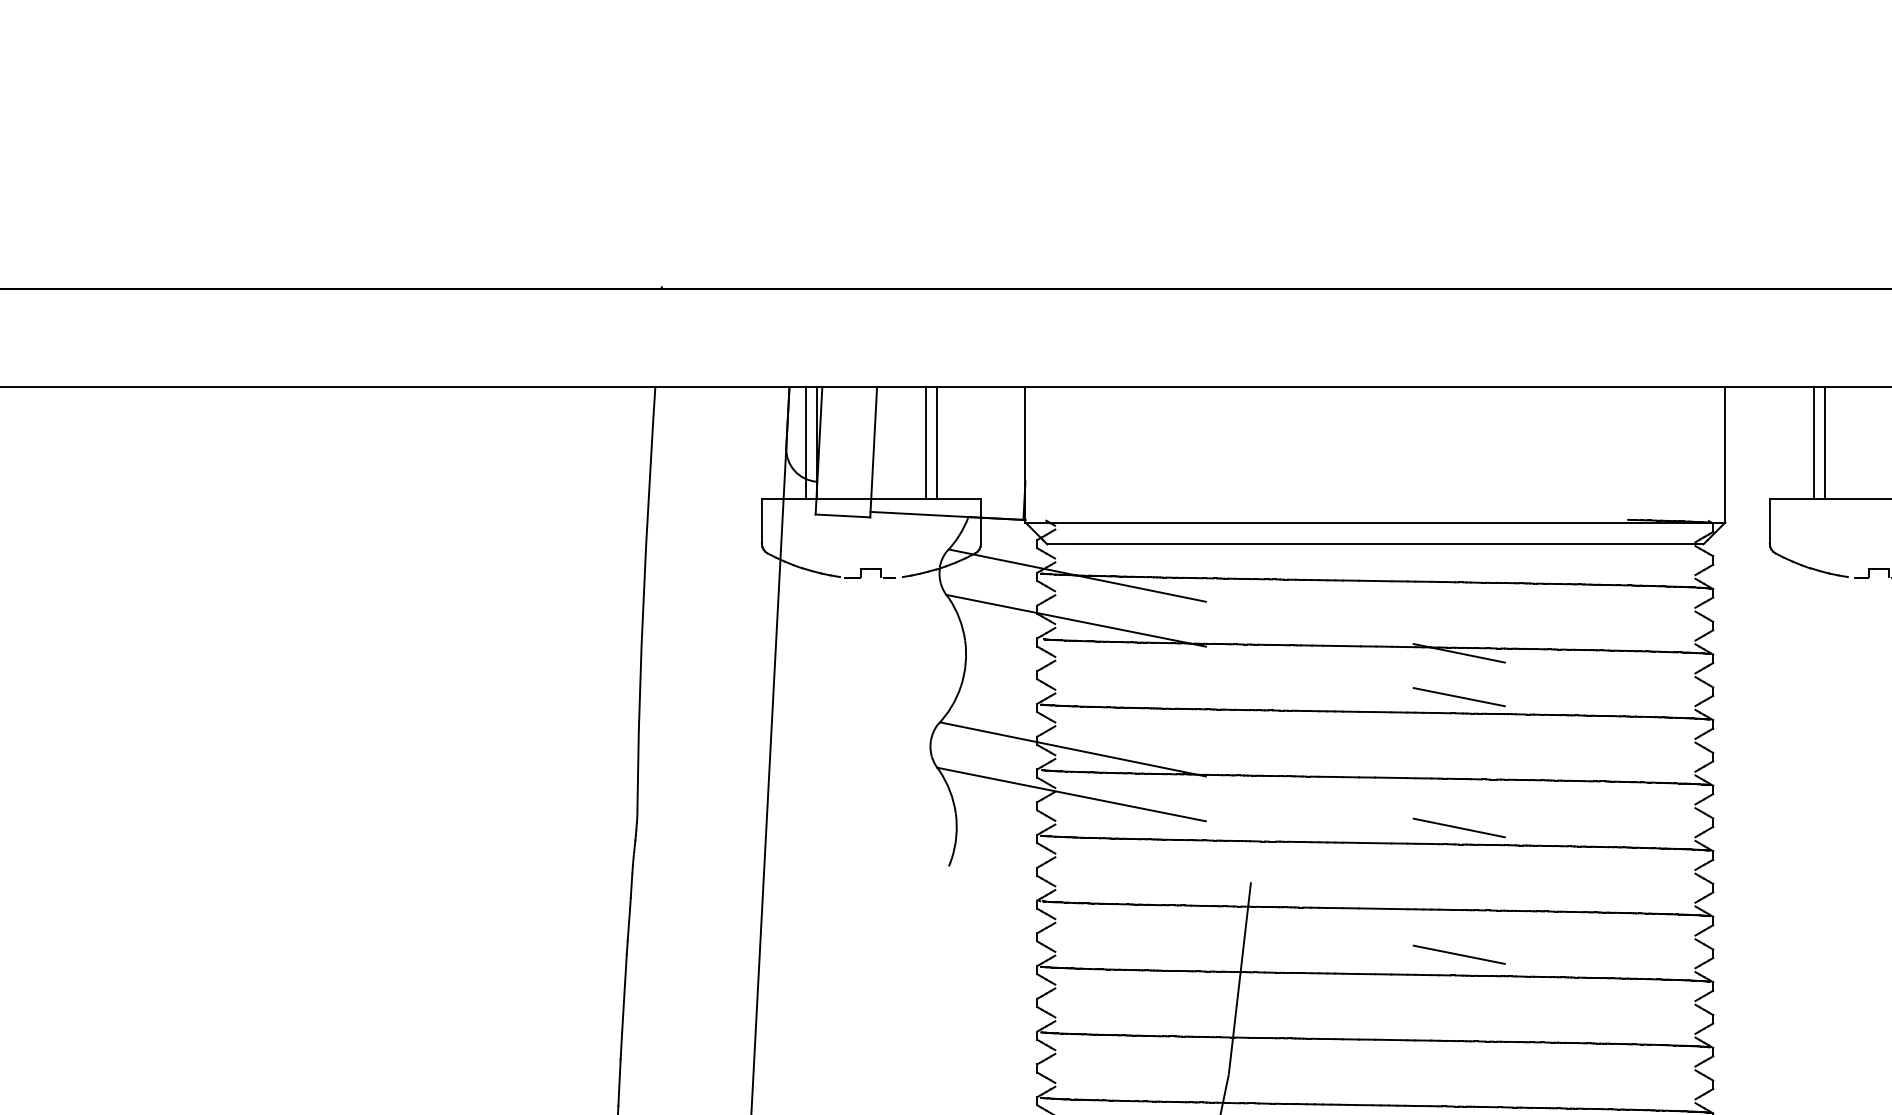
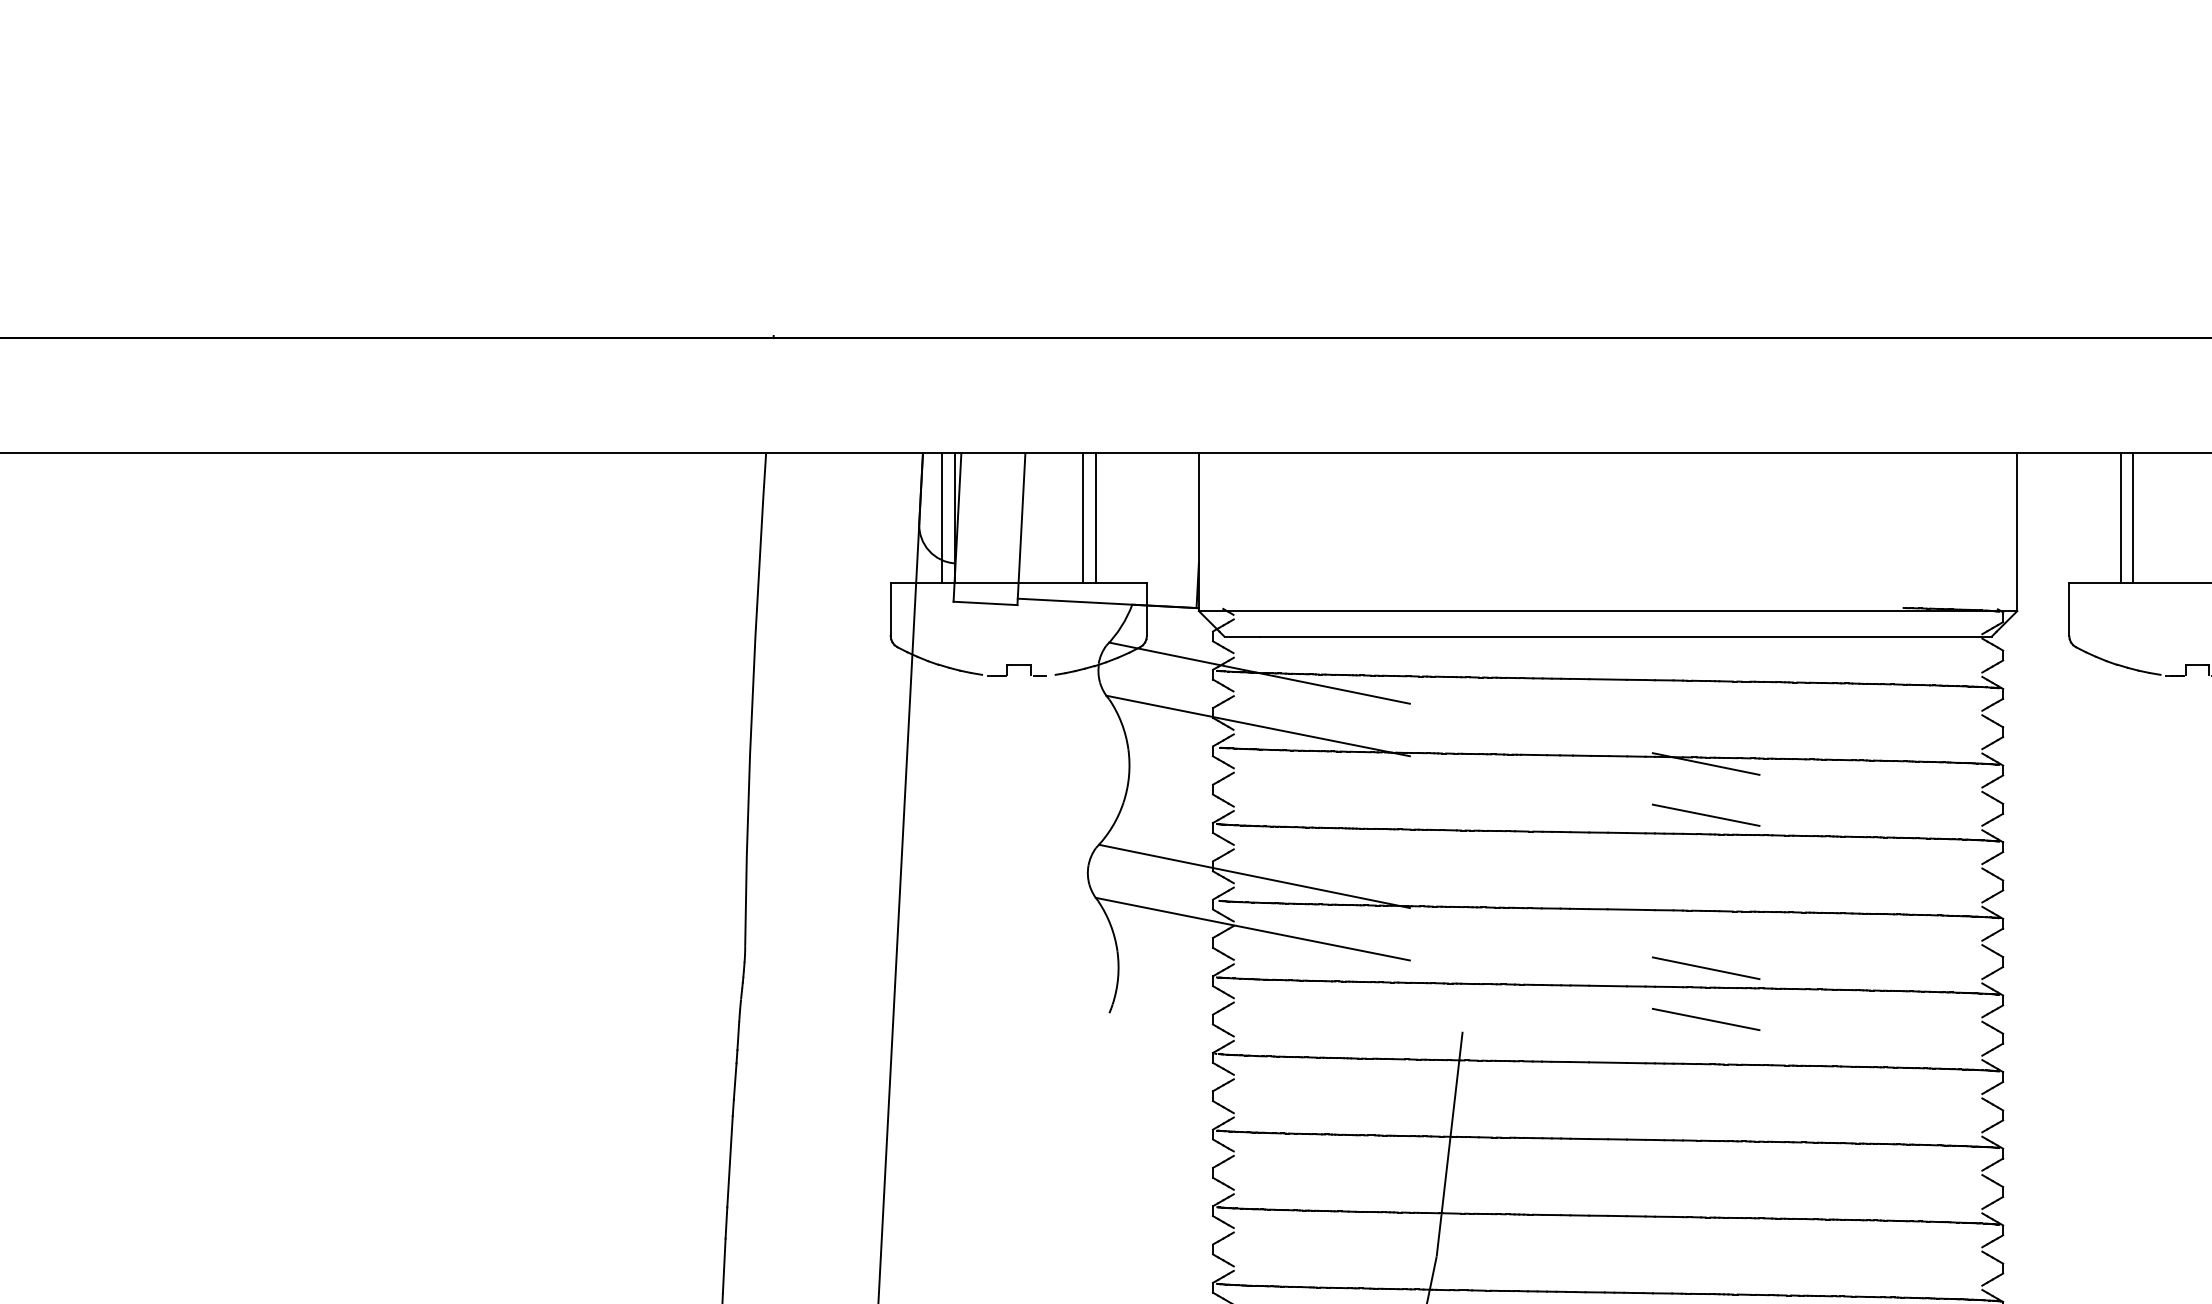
line: (1458, 954) -> (1705, 1019), moved

